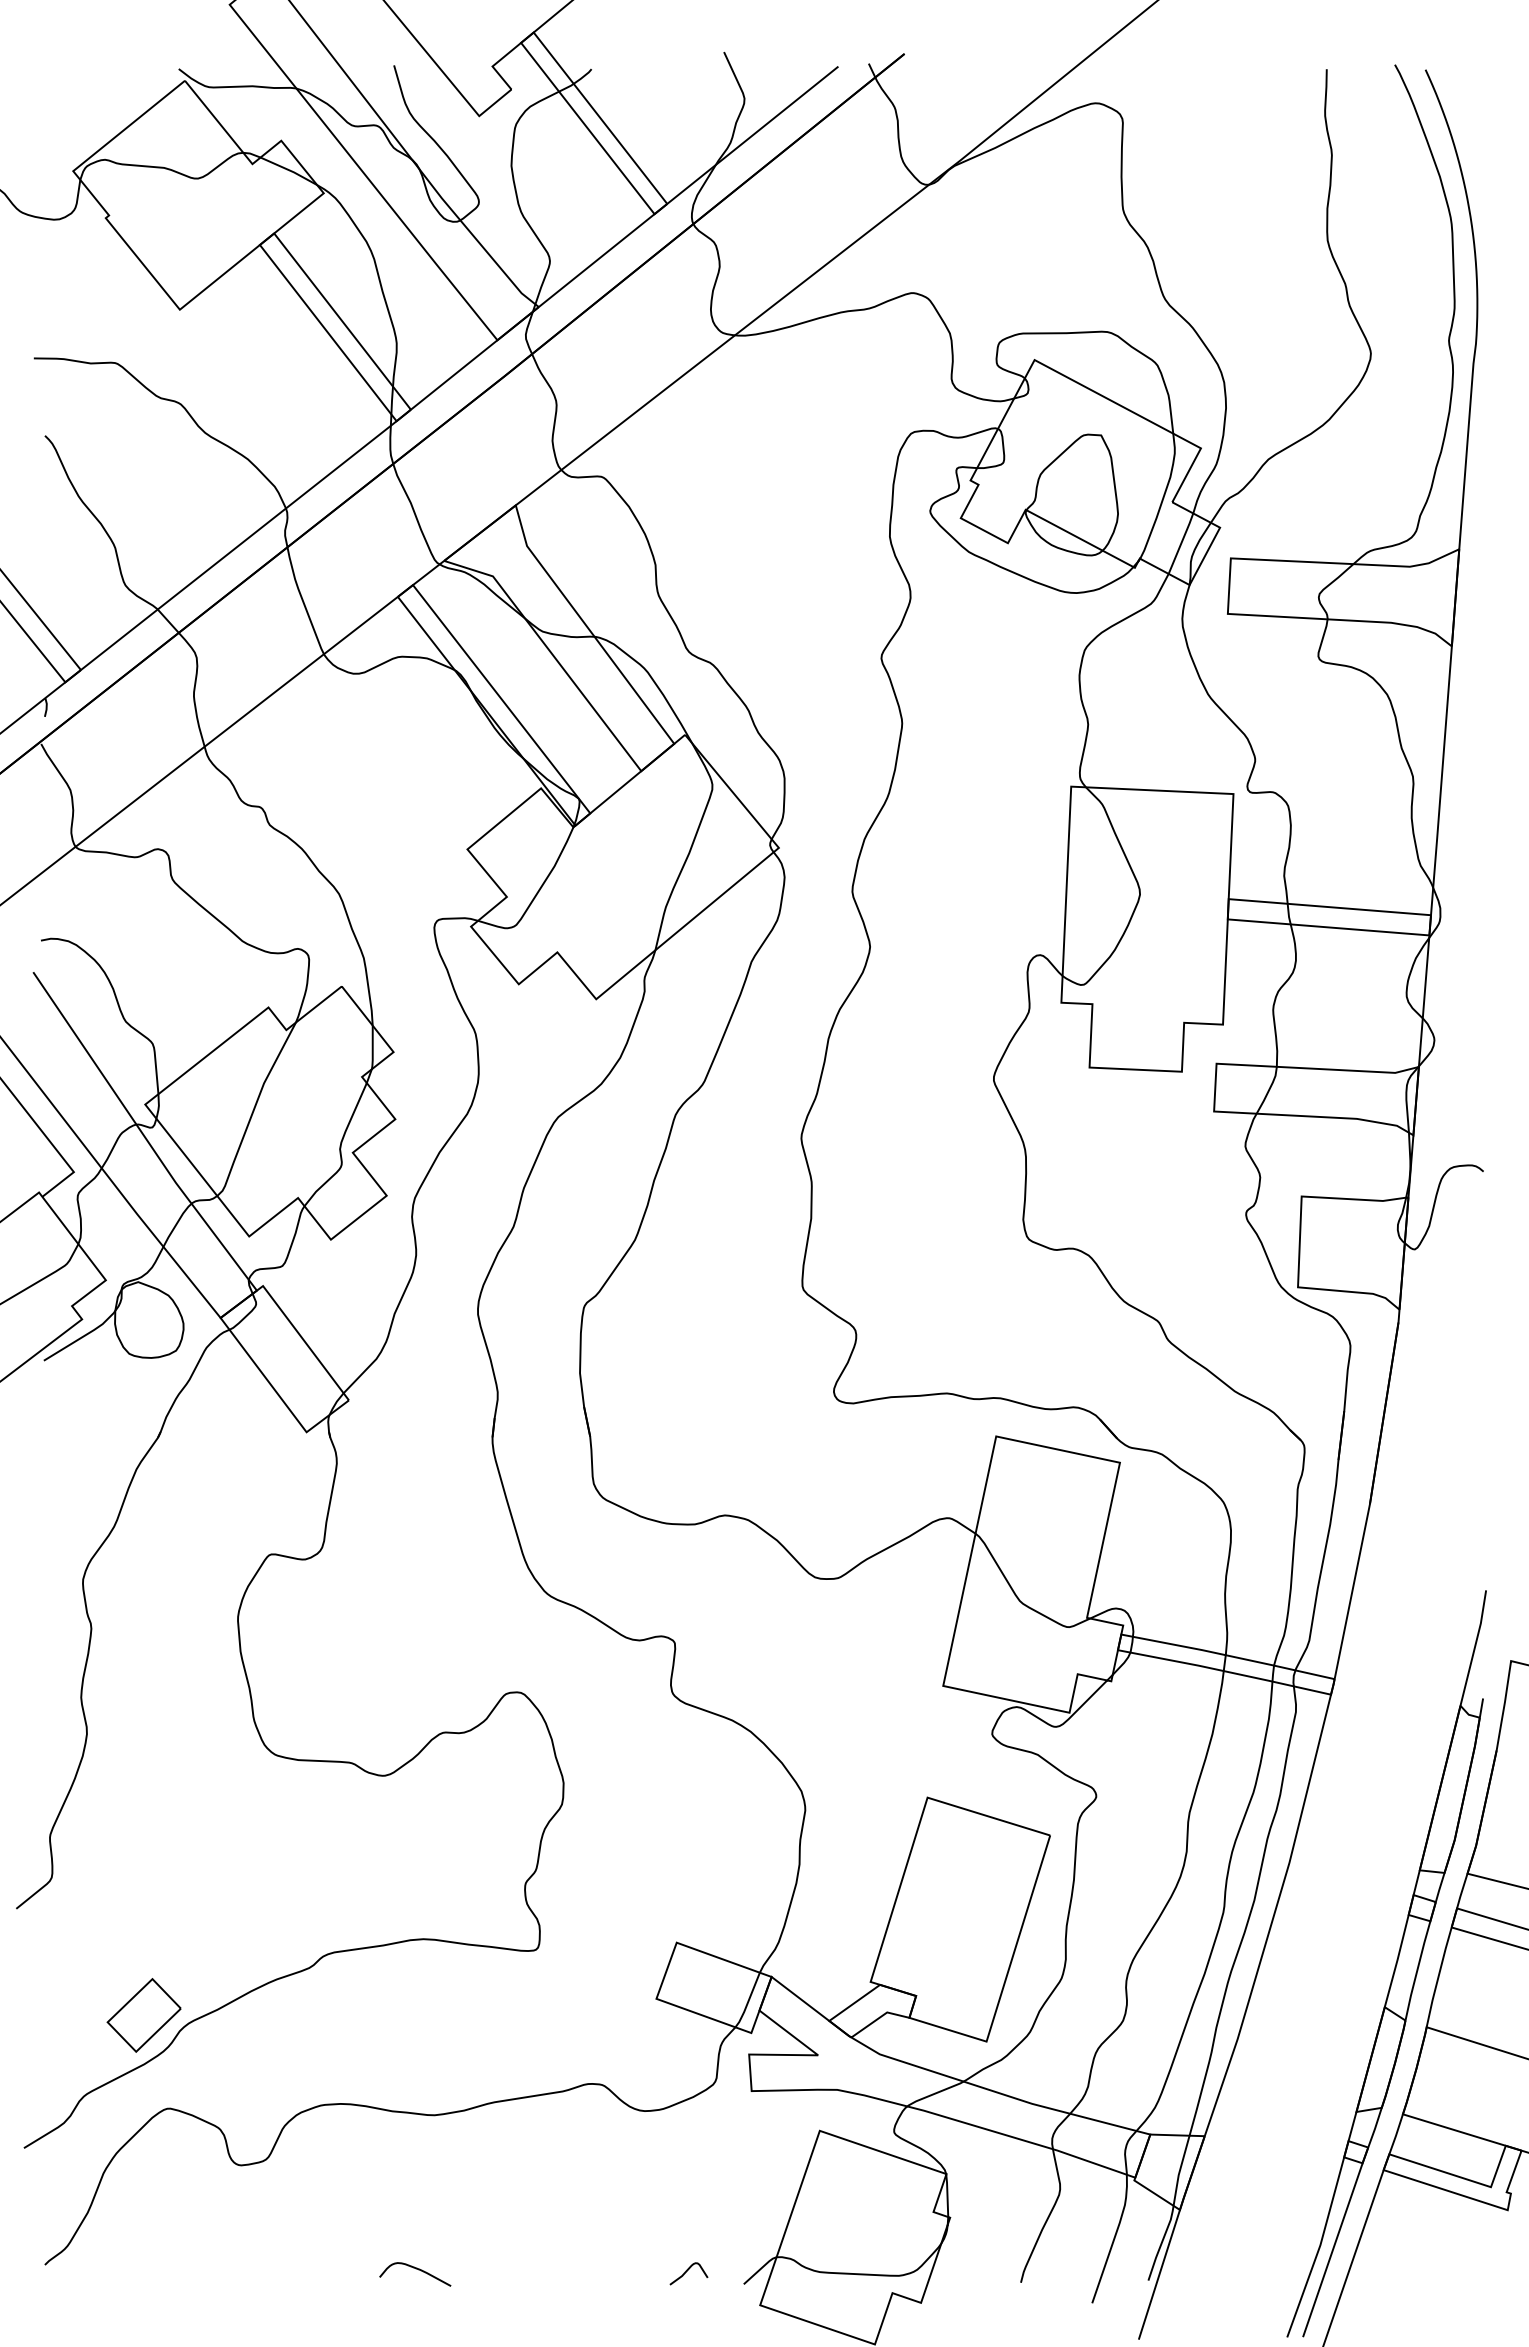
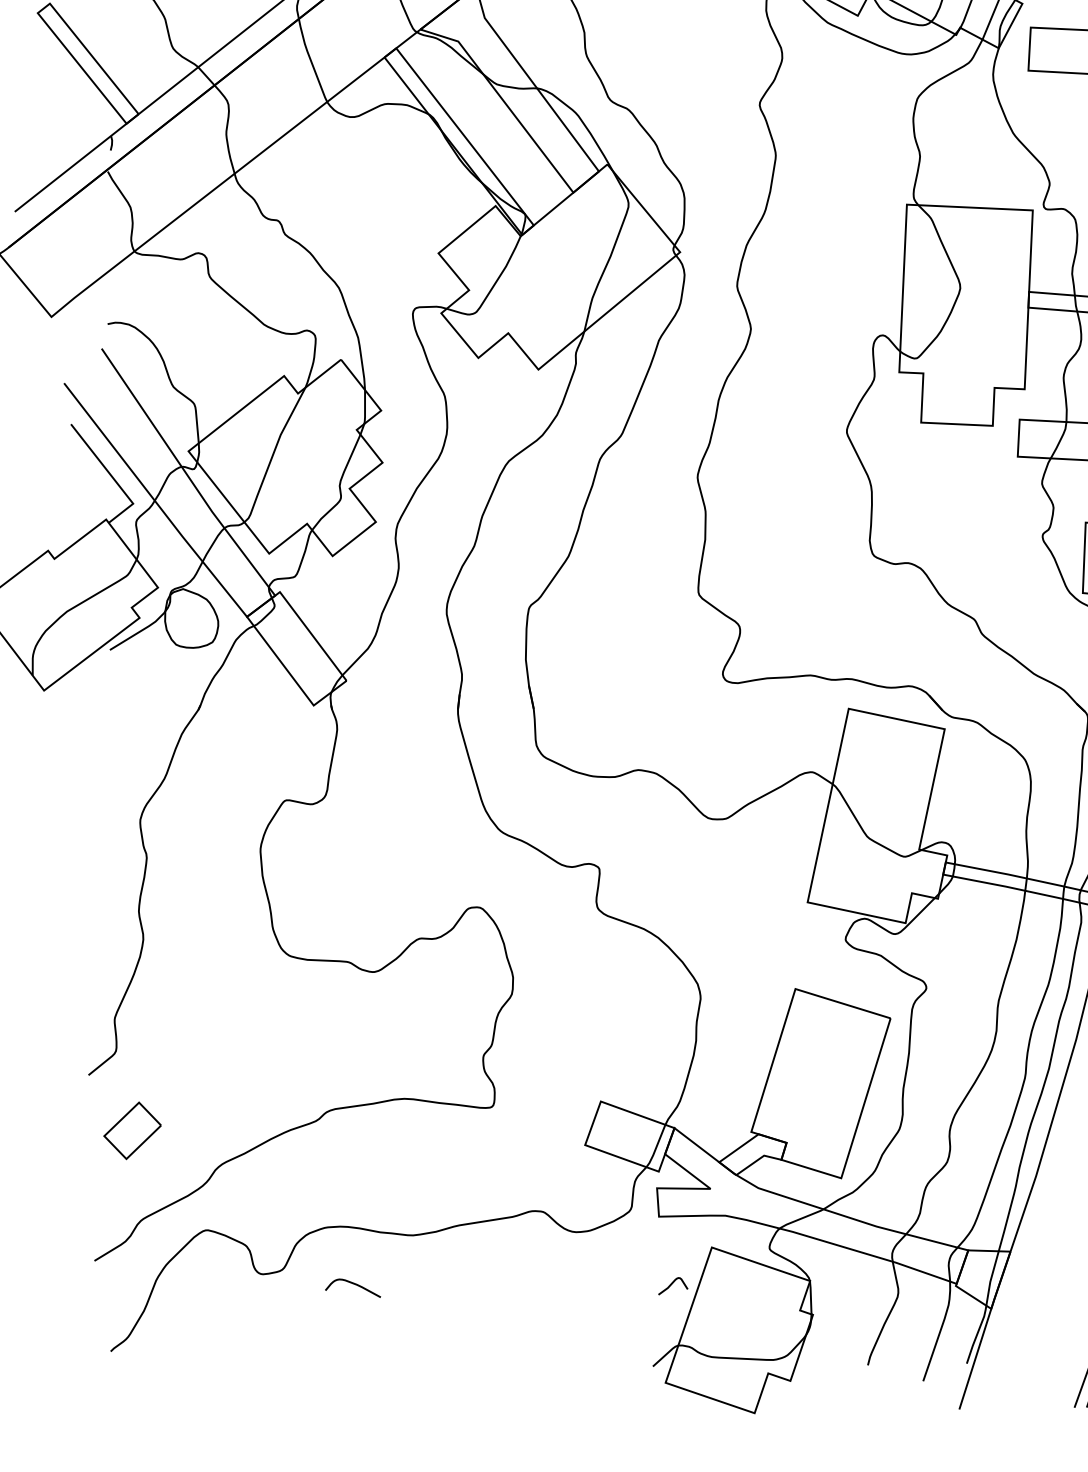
part: (143, 2015) -> (132, 1130), moved
curve: (415, 2269) -> (353, 1284), moved
curve: (687, 2271) -> (672, 1284), moved

